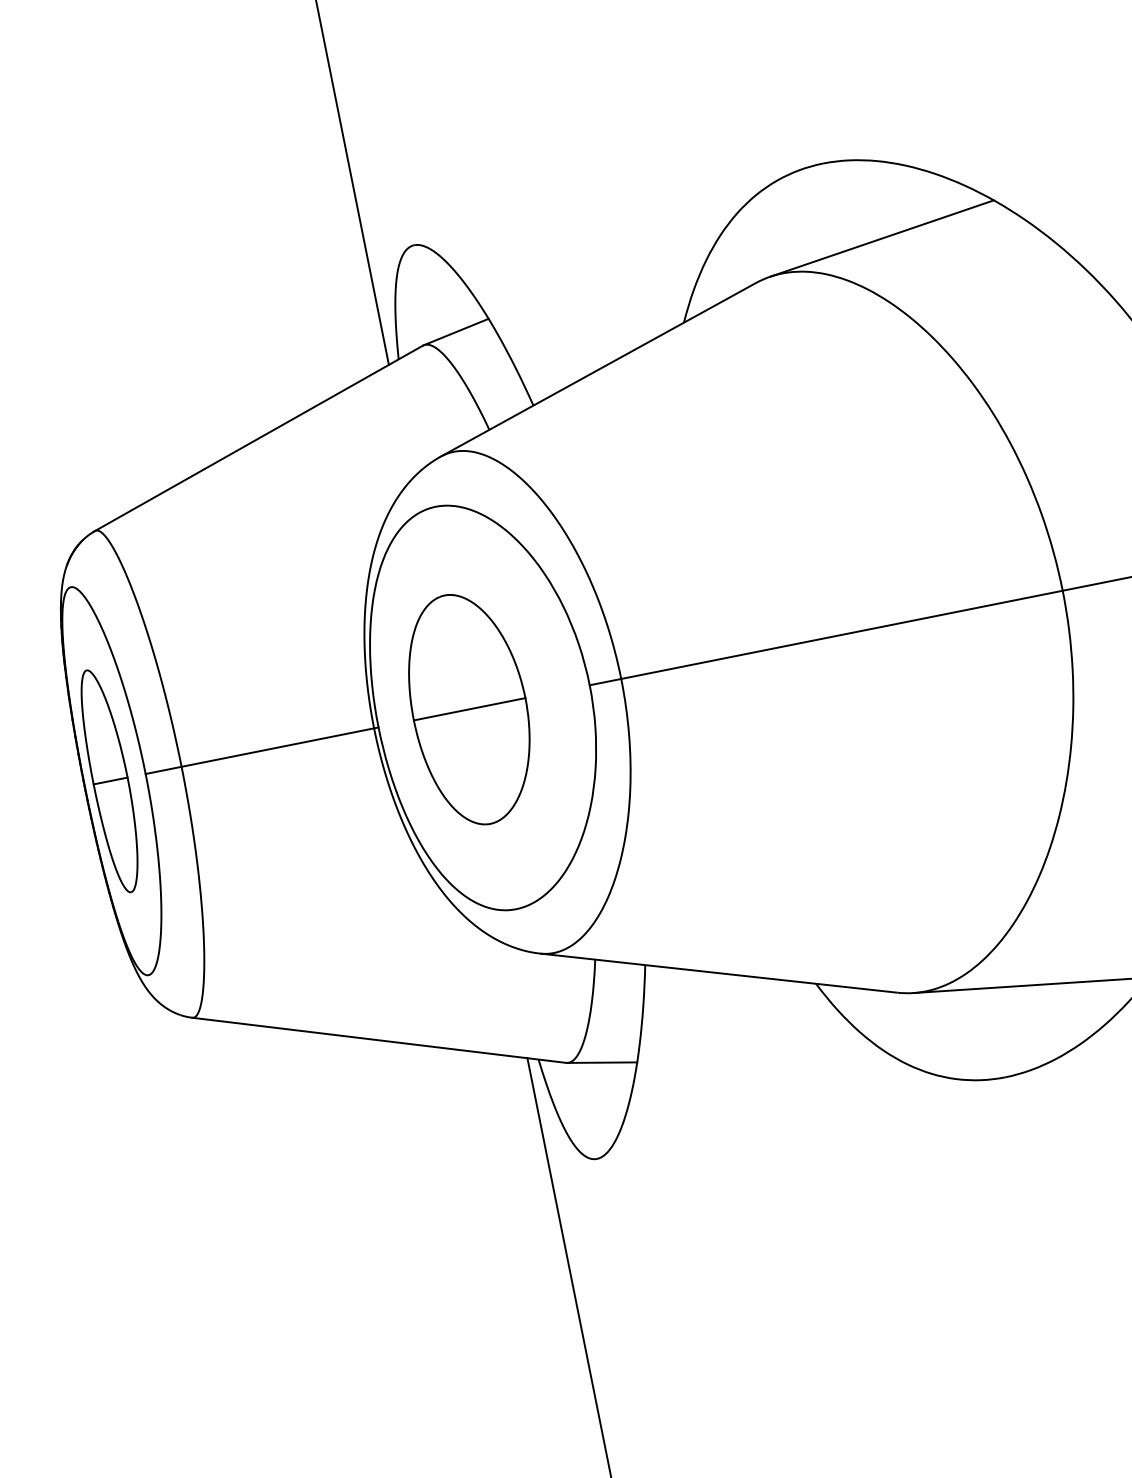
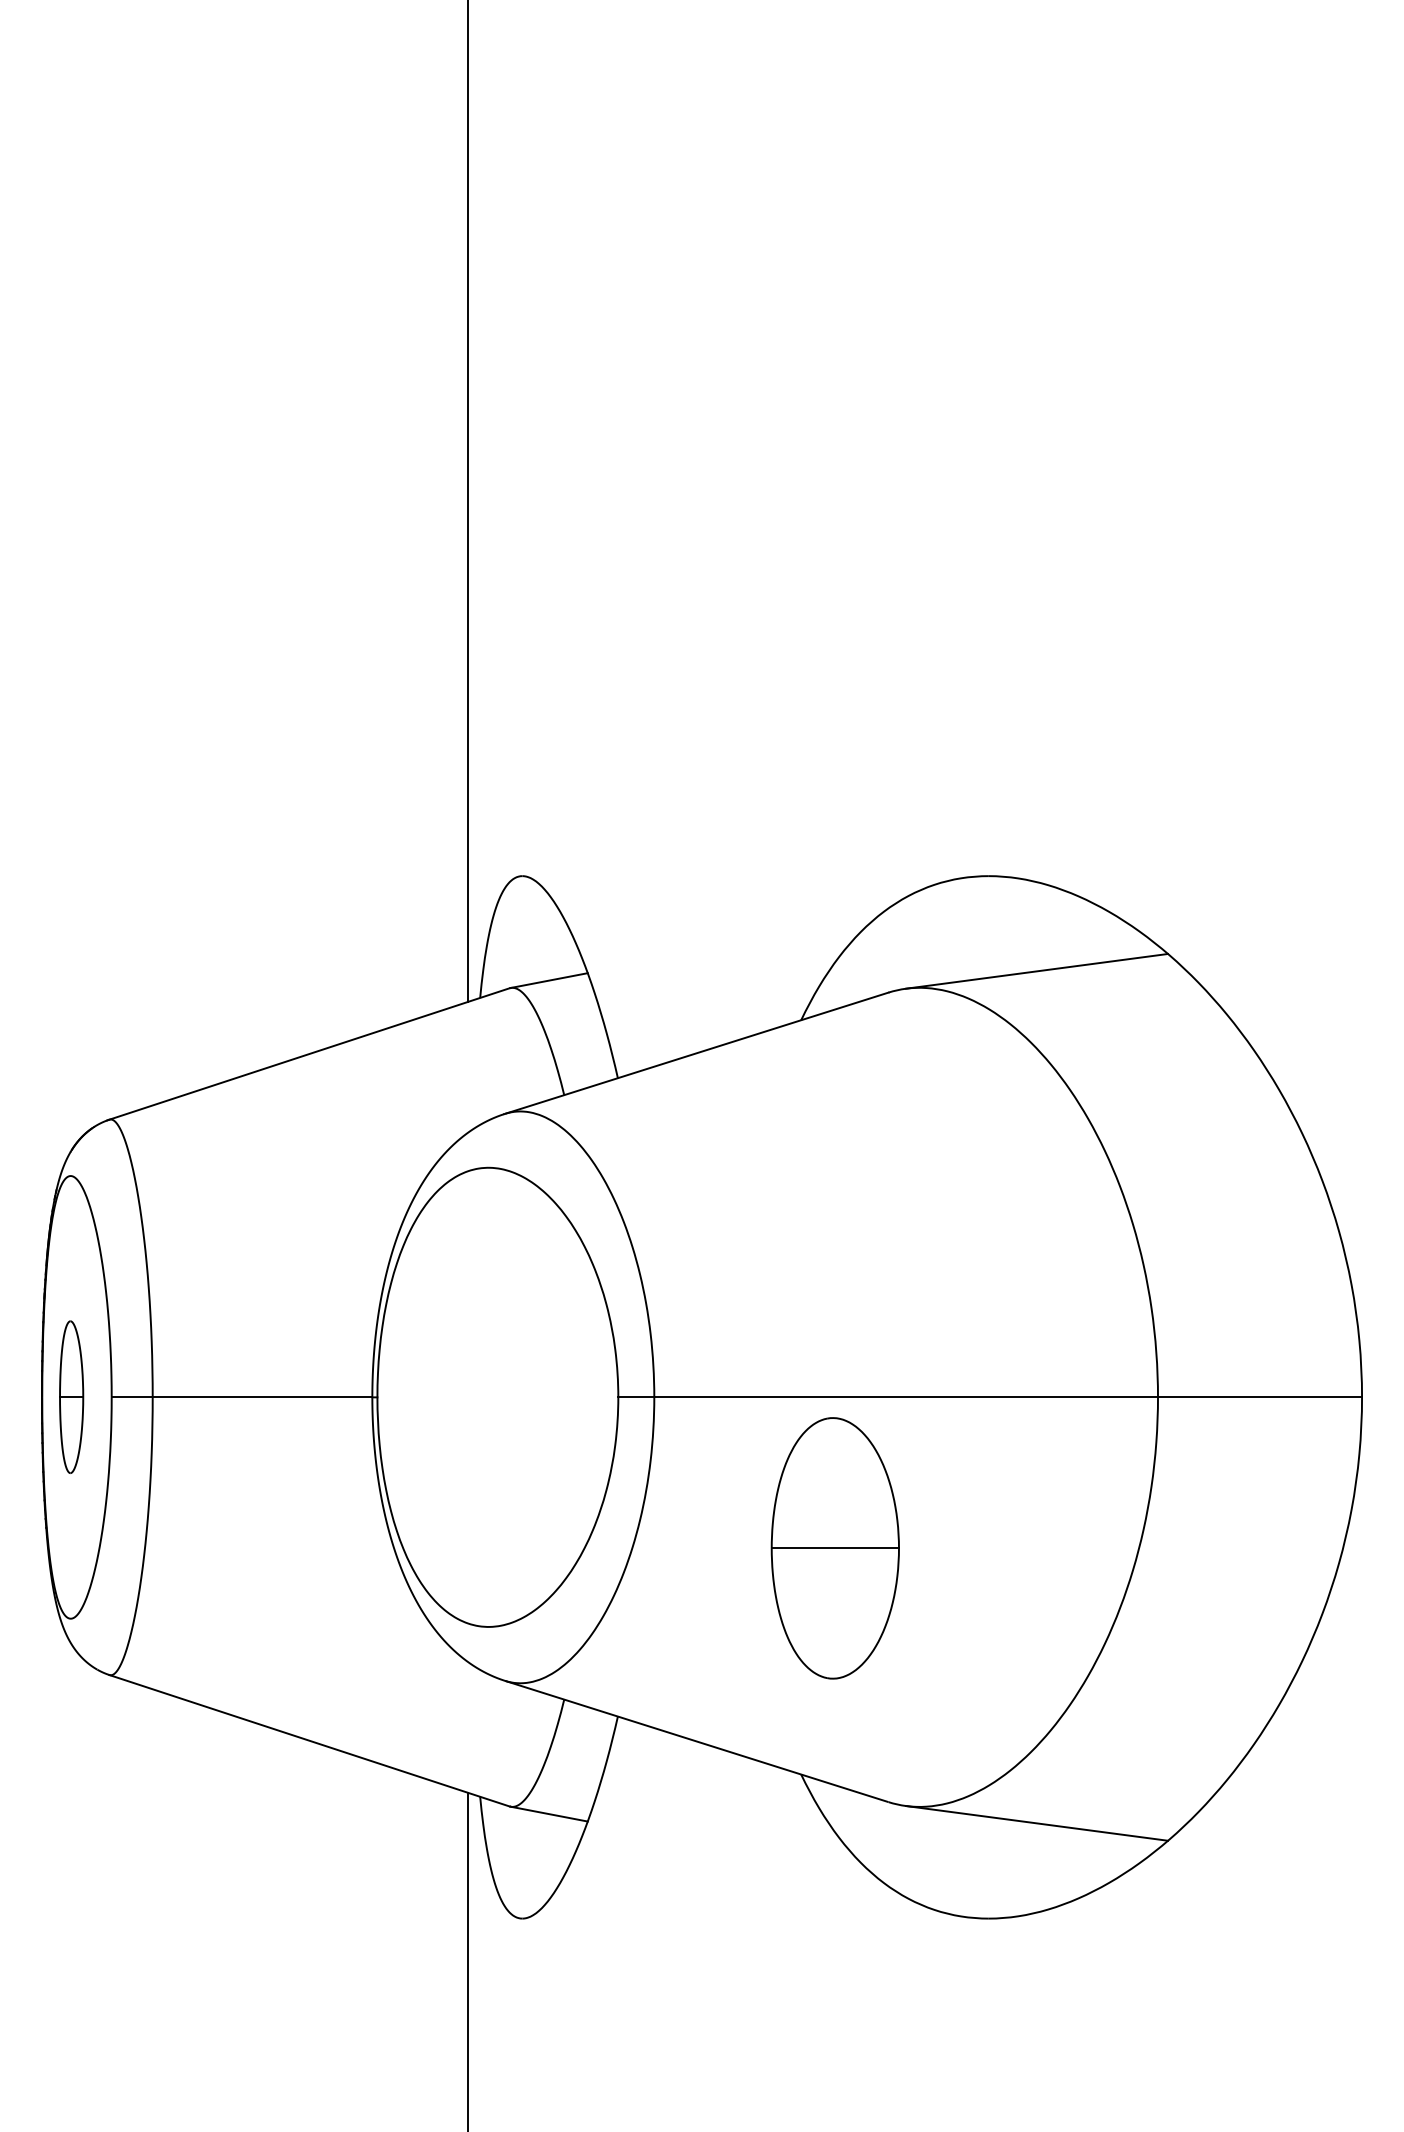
part: (468, 709) -> (834, 1548), moved
part: (110, 780) -> (71, 1396), size x0.6

